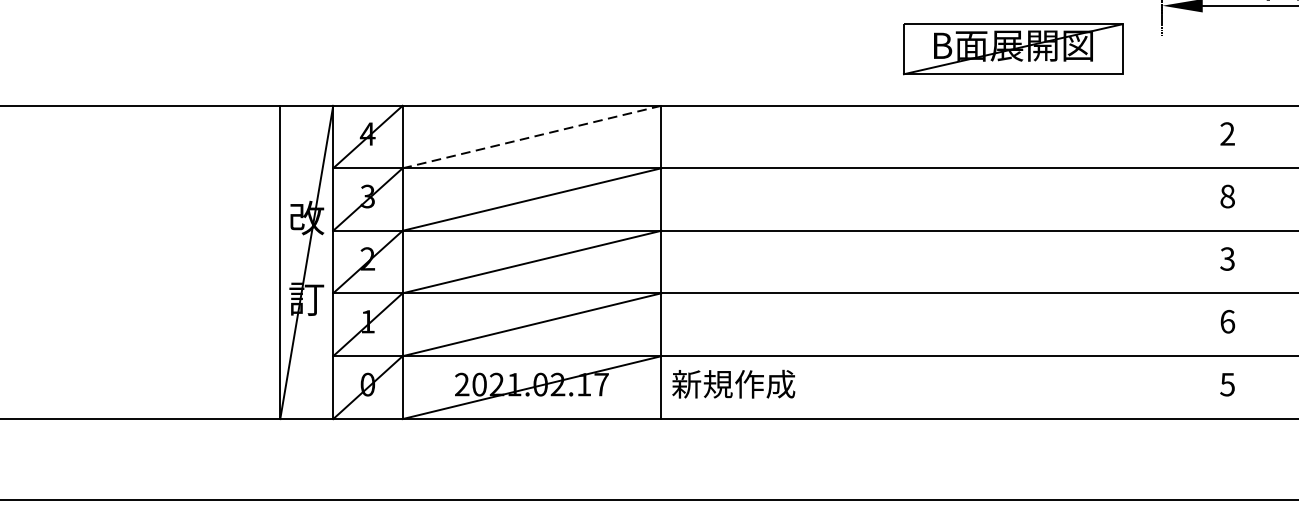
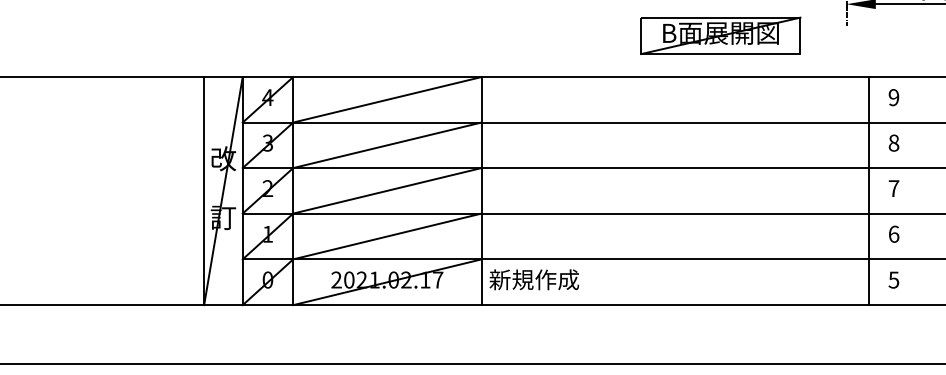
part: (1012, 48) -> (720, 35), moved
text: (1227, 133) -> (893, 97), 2 -> 9
line: (532, 136) -> (387, 99), dashed -> solid
text: (1227, 258) -> (893, 188), 3 -> 7
line: (1192, 262) -> (868, 191), added

